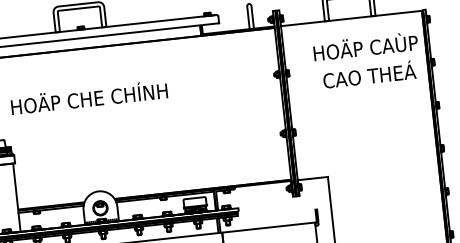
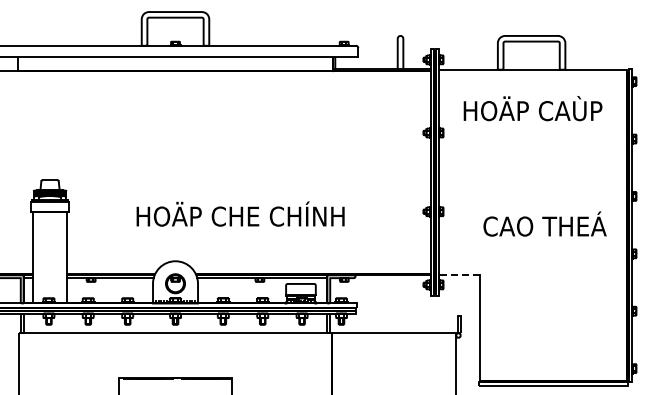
text: (365, 46) -> (532, 108), moved
text: (369, 74) -> (544, 223), moved
text: (89, 96) -> (240, 213), moved
line: (312, 179) -> (458, 275), solid -> dashed

